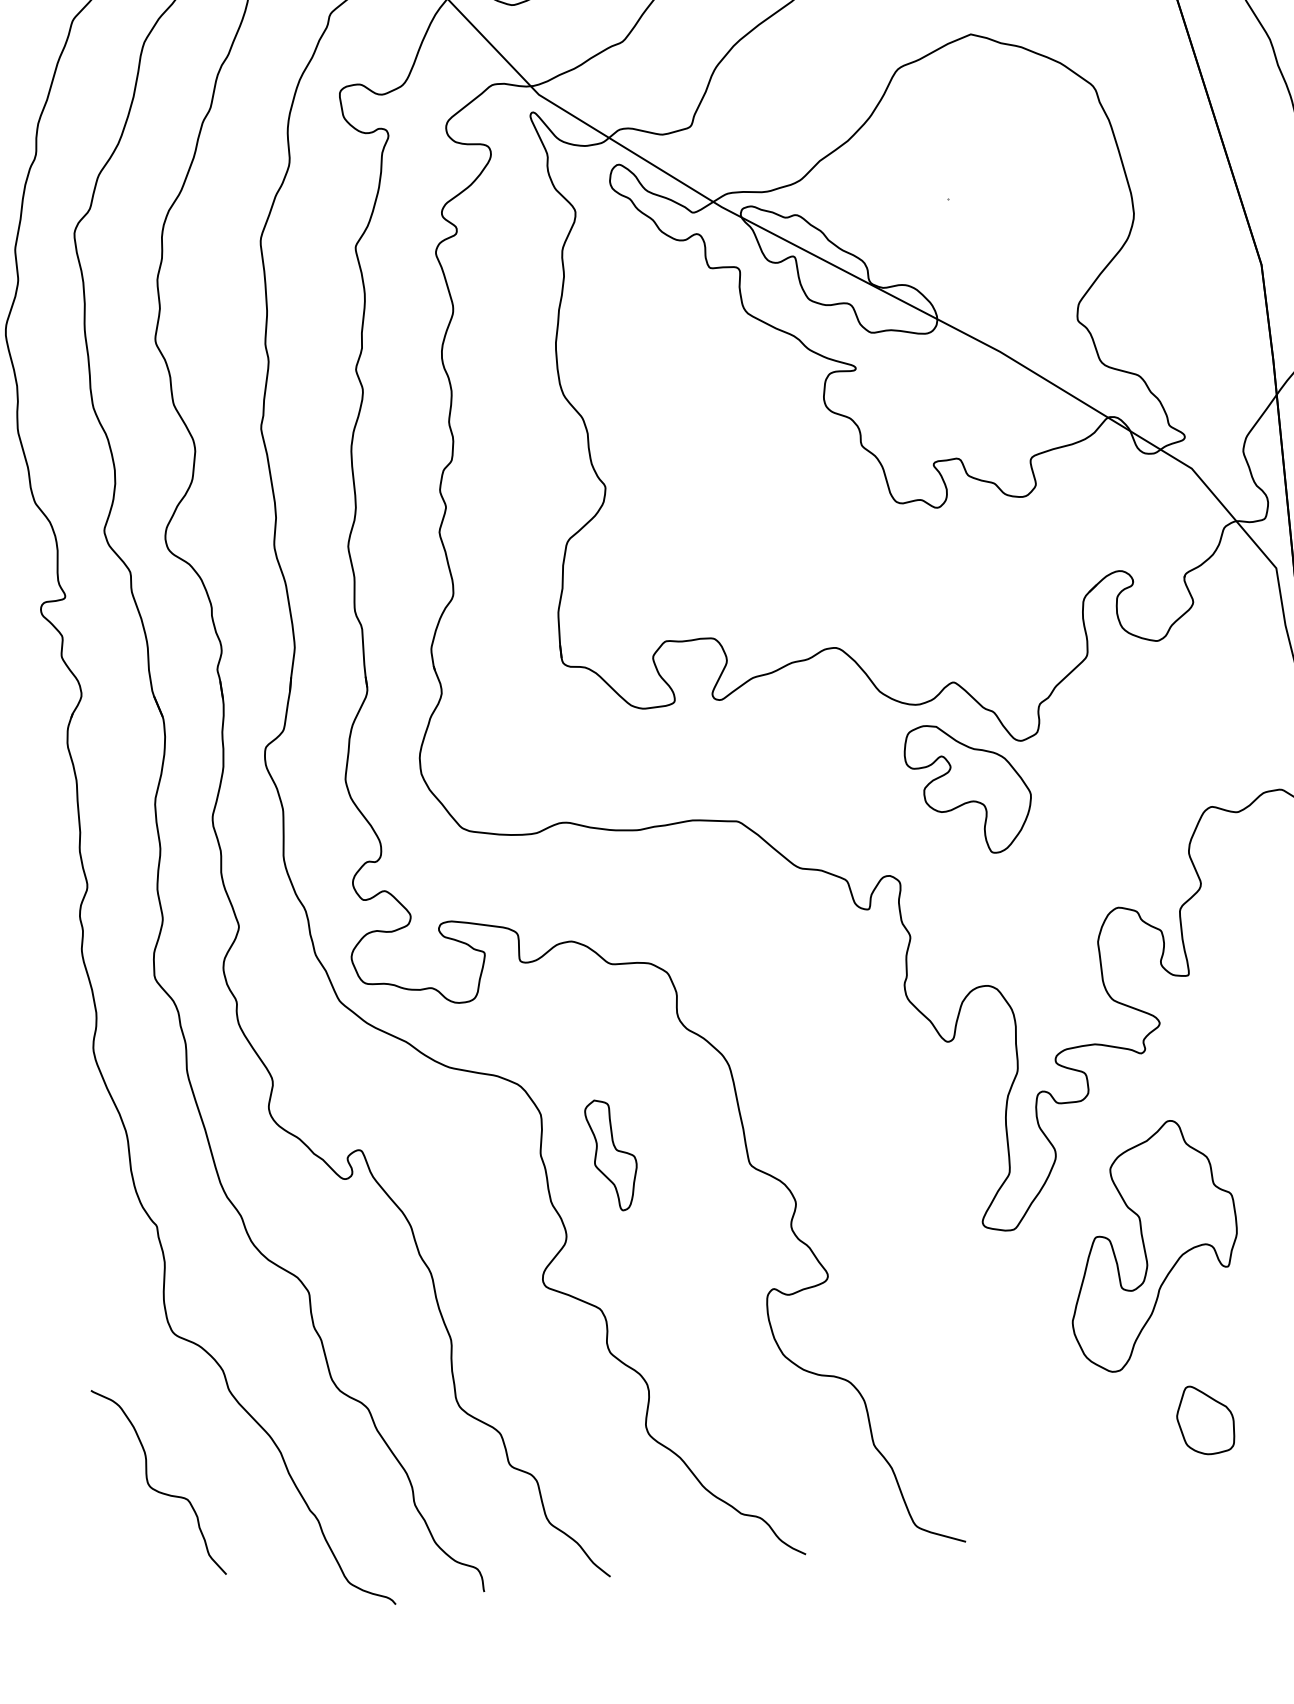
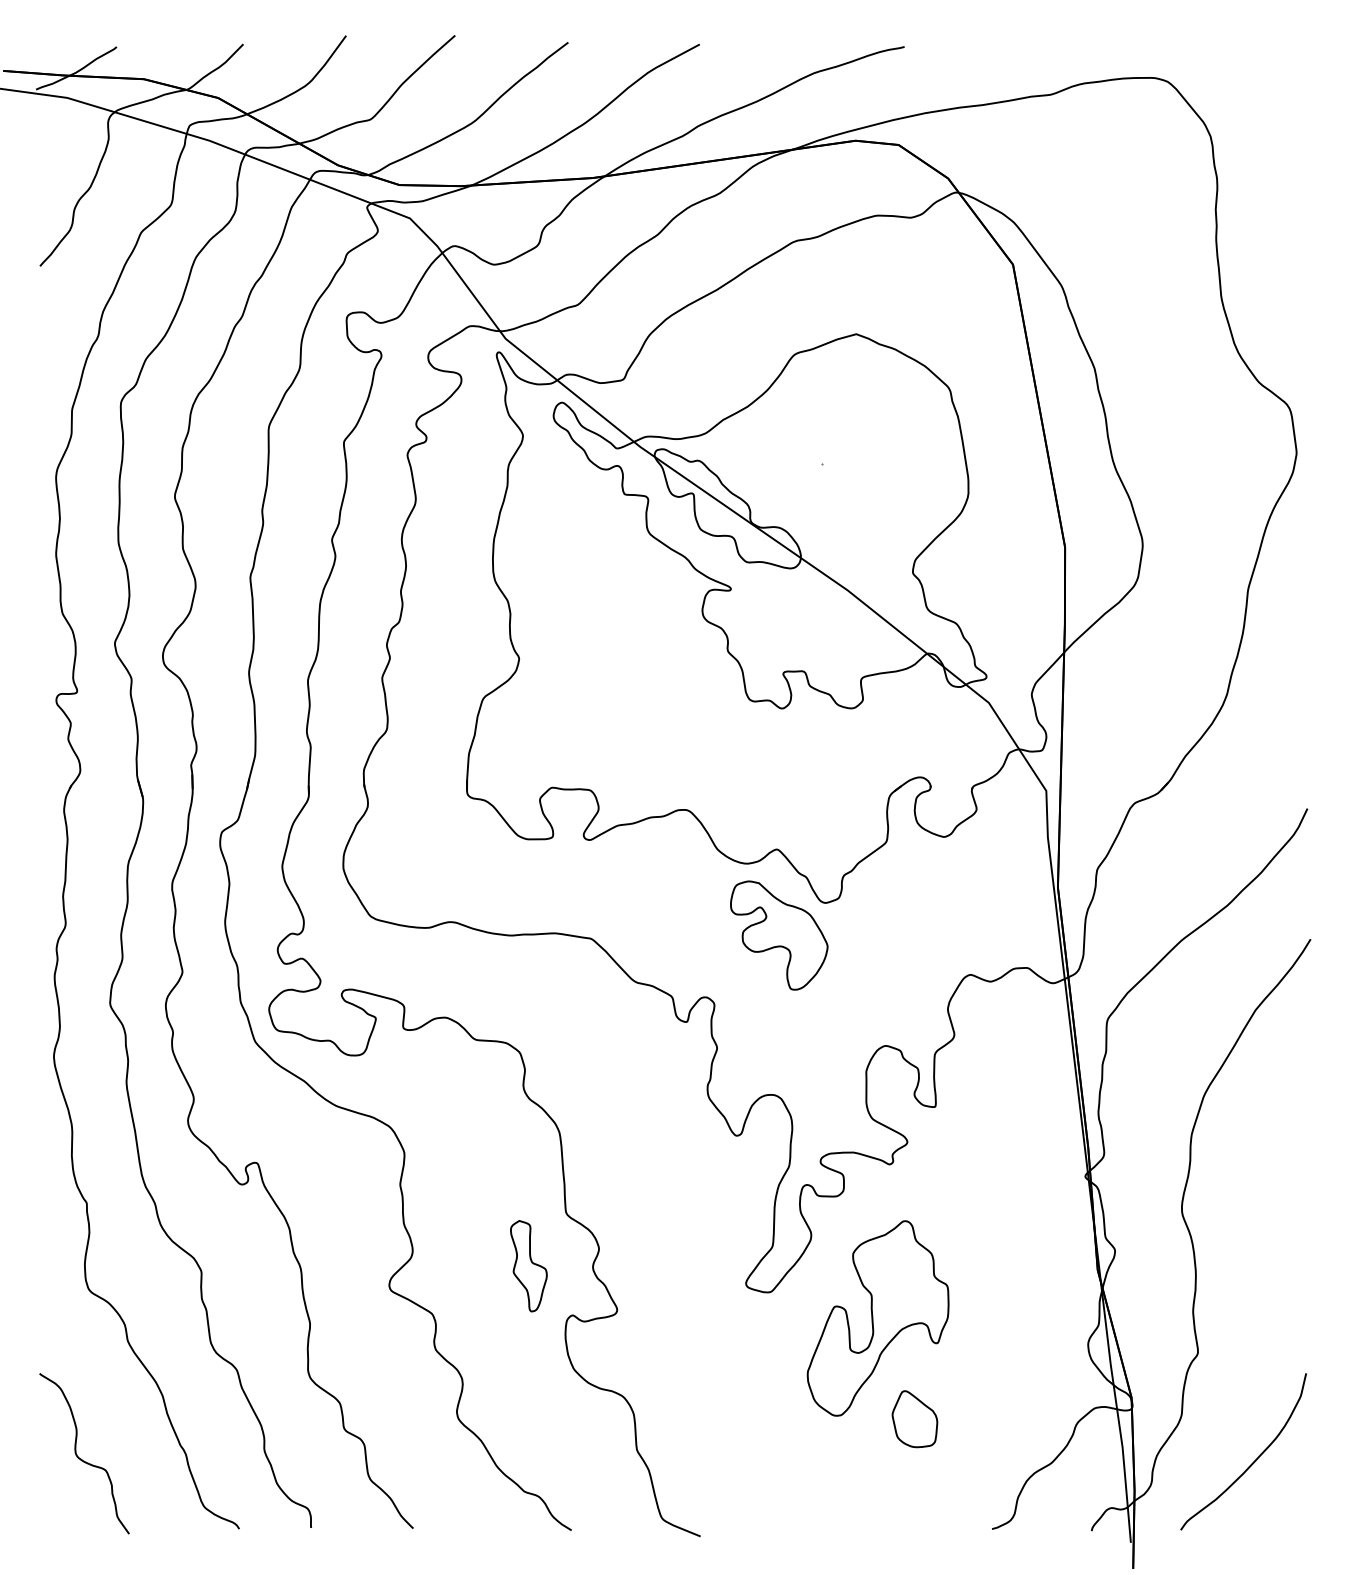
part: (612, 1155) -> (528, 1266), moved
part: (1204, 1420) -> (914, 1419), moved
curve: (155, 1488) -> (81, 1458), moved

